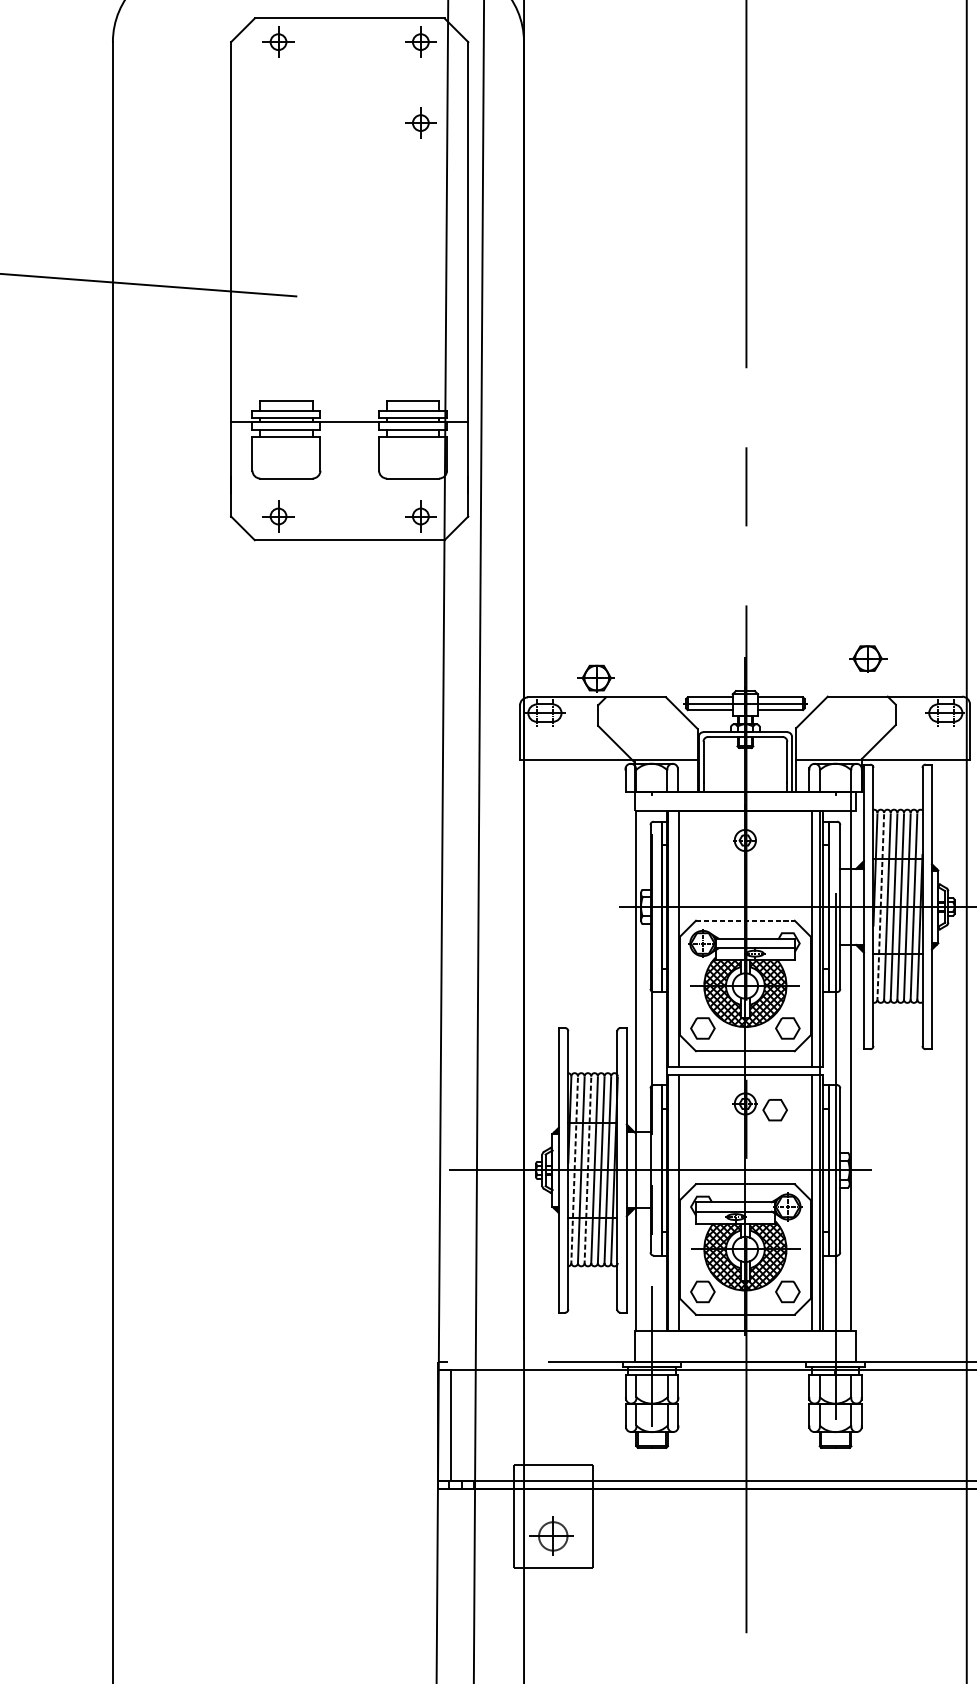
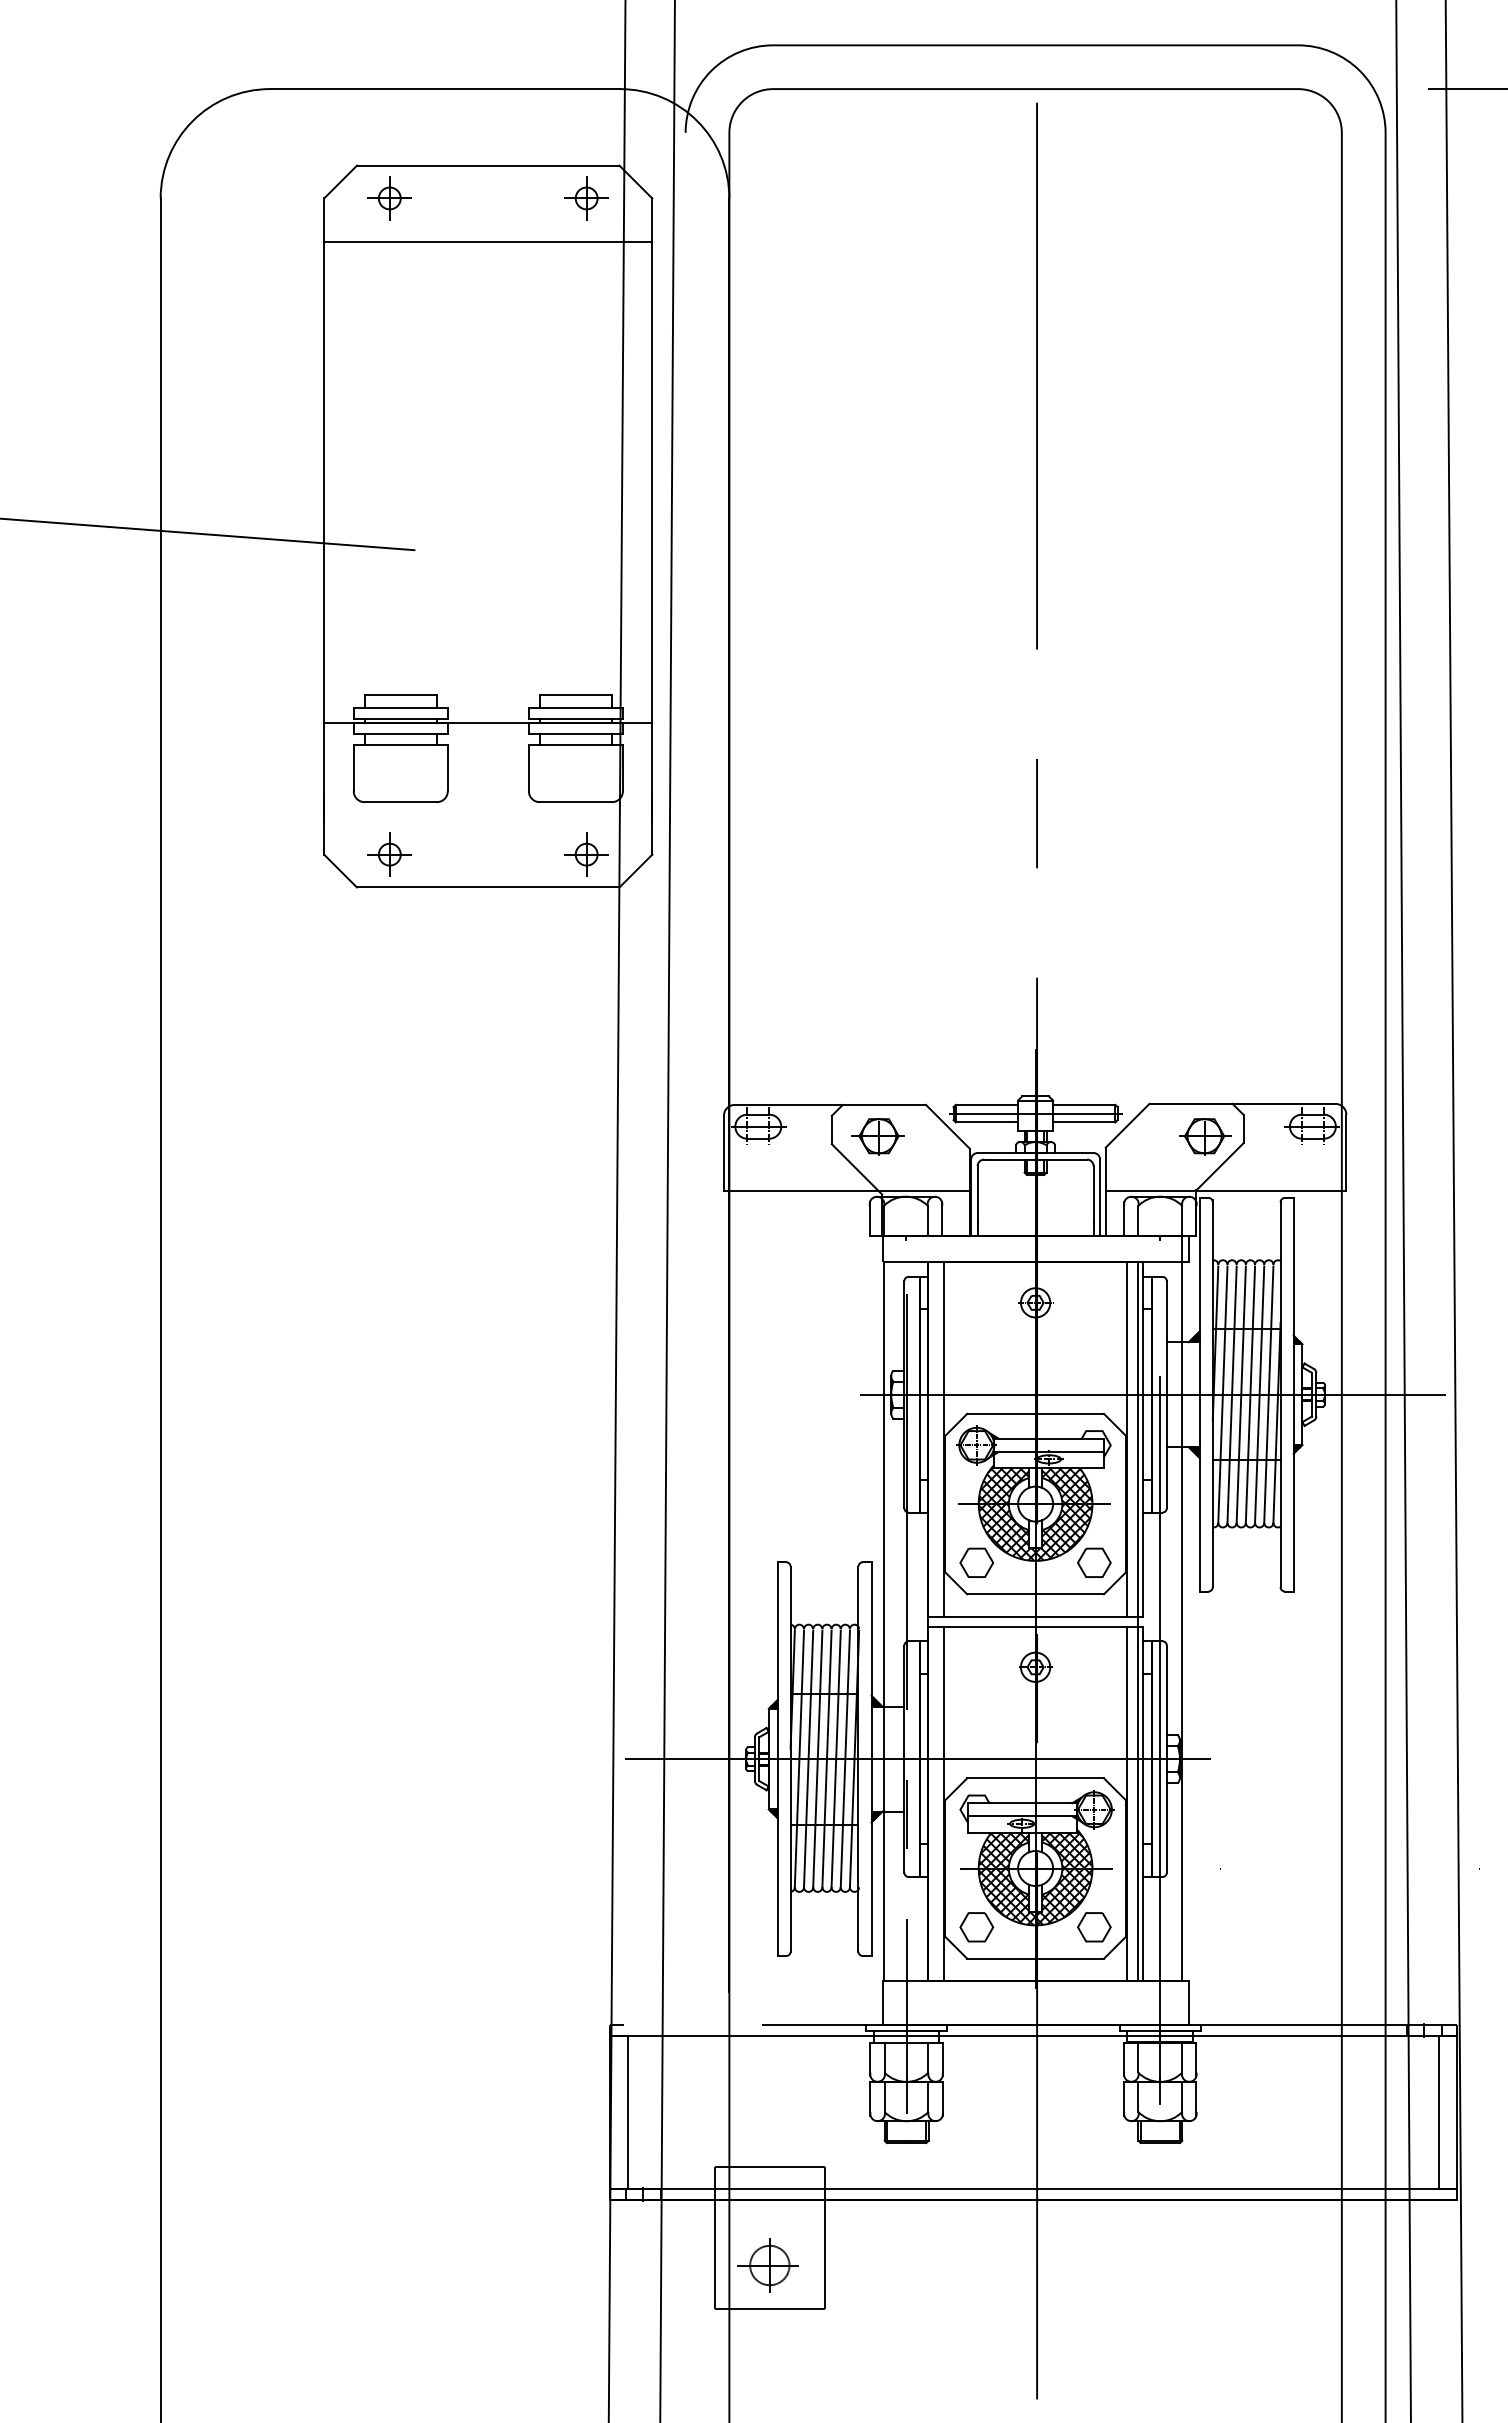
line: (349, 73) -> (488, 242), added
part: (420, 123) -> (586, 310), removed
part: (868, 658) -> (1205, 1136), moved
part: (595, 678) -> (877, 1136), moved
line: (880, 907) -> (1222, 1395), dashed -> solid
line: (746, 920) -> (1036, 1413), dashed -> solid
part: (774, 1109) -> (1076, 1675), removed
line: (574, 1170) -> (799, 1759), dashed -> solid
line: (587, 1170) -> (817, 1759), dashed -> solid

